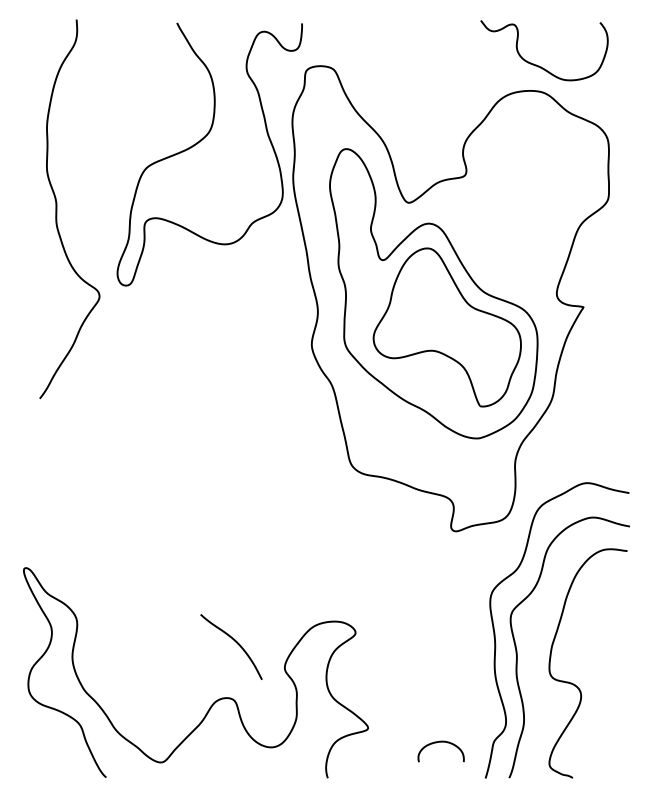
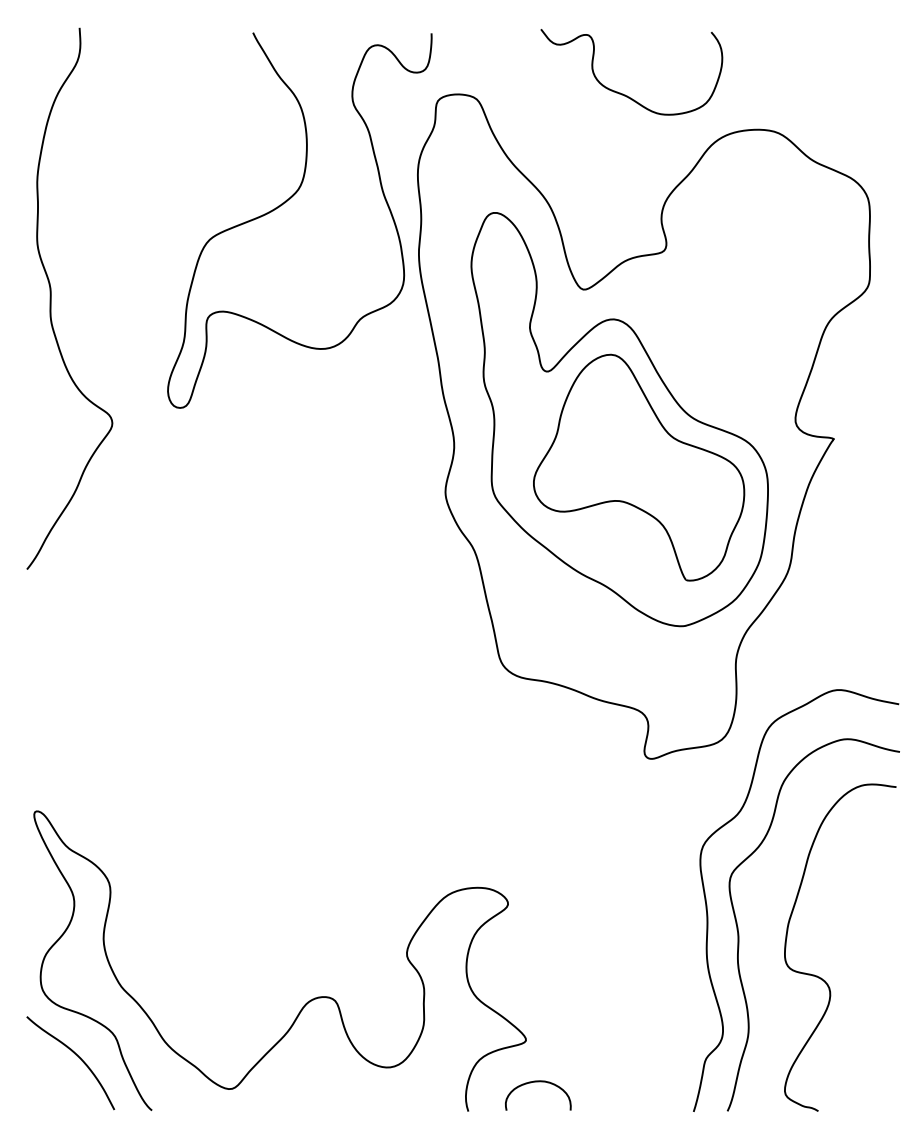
curve: (538, 65) -> (623, 93), moved
curve: (56, 209) -> (51, 298), moved
curve: (234, 640) -> (74, 1054), moved
curve: (441, 742) -> (538, 1082), moved

